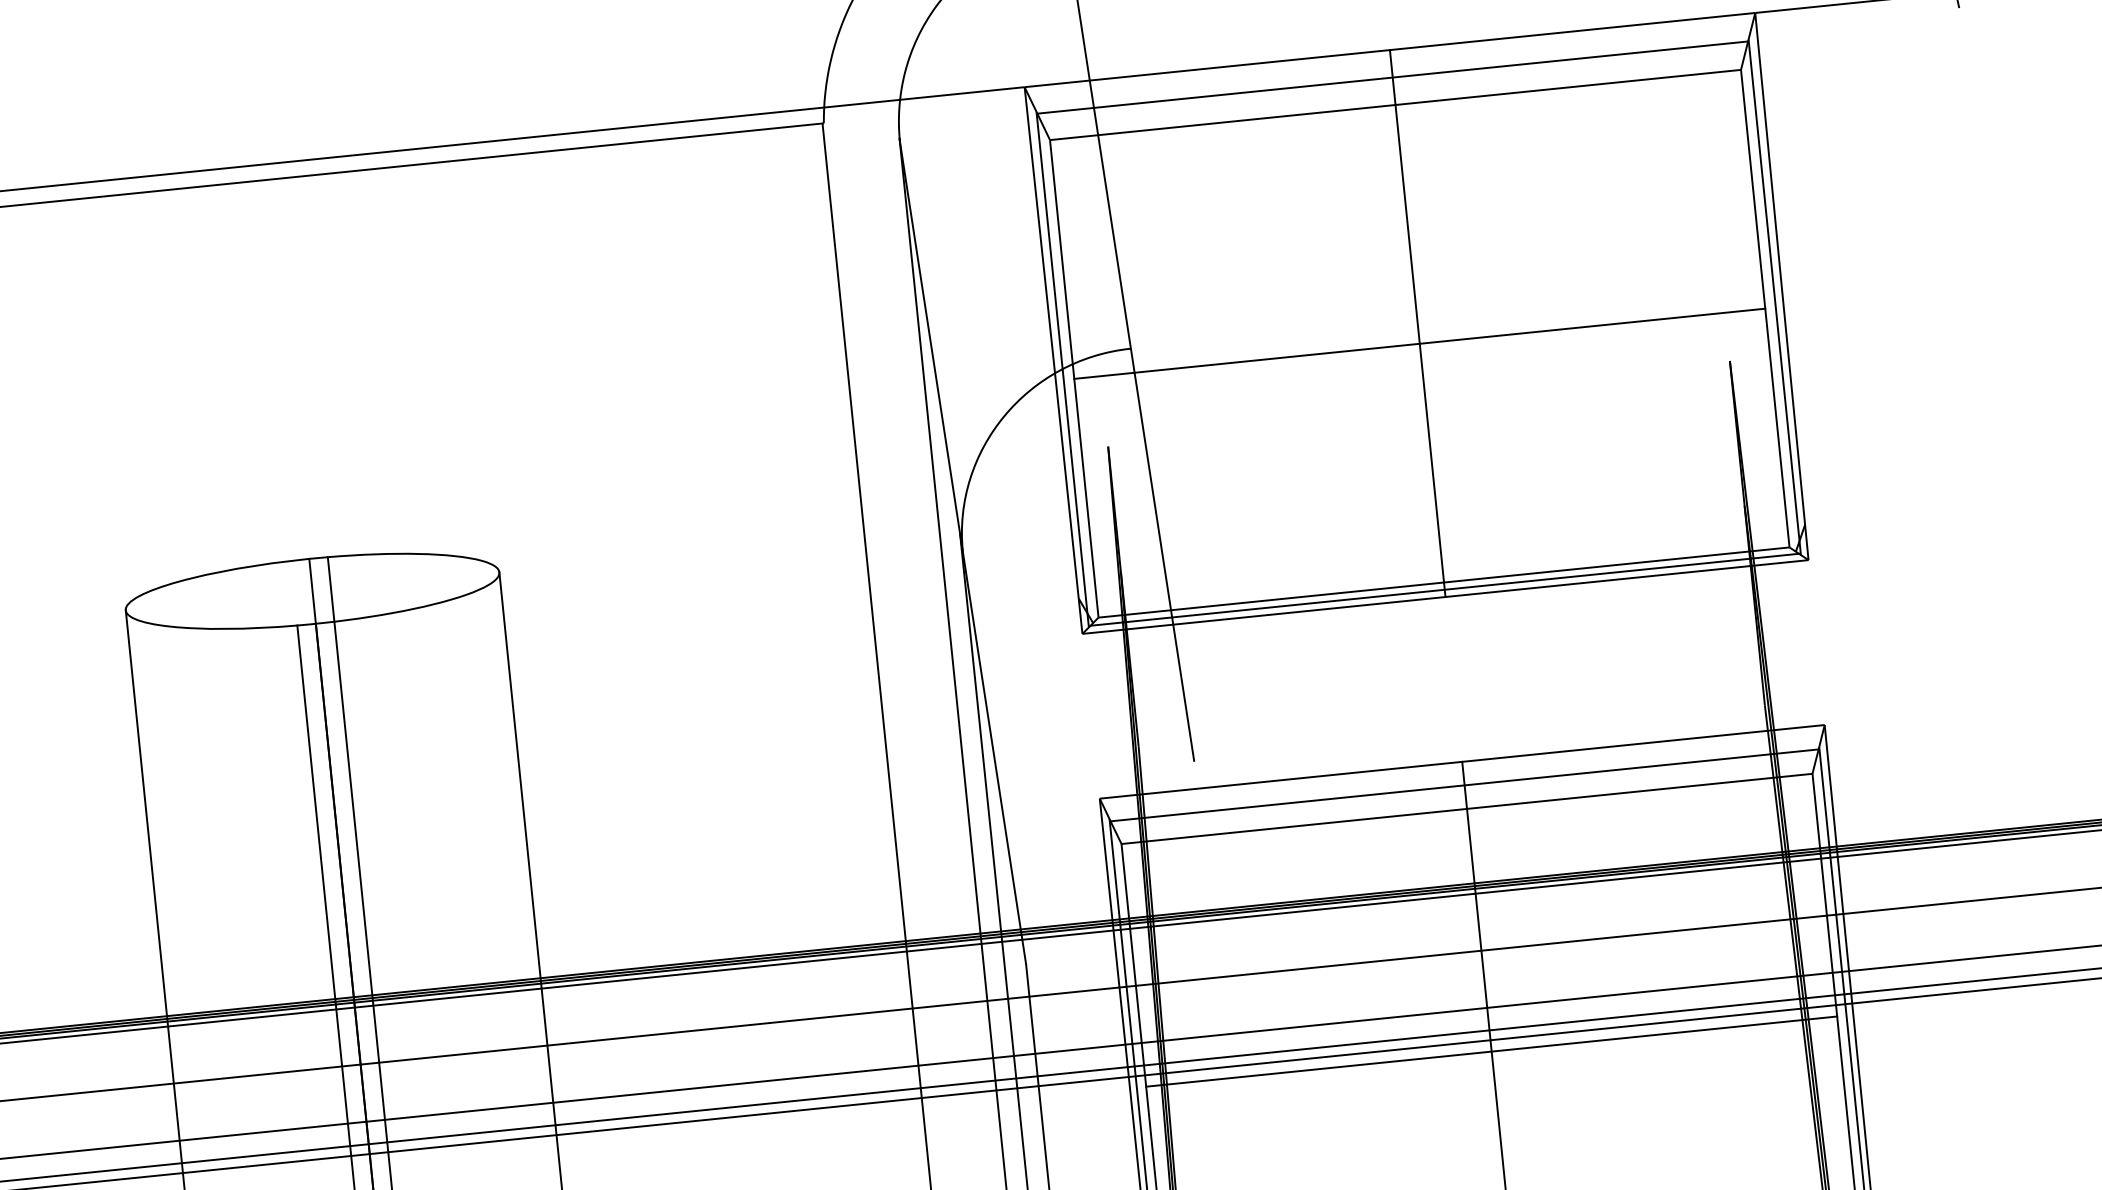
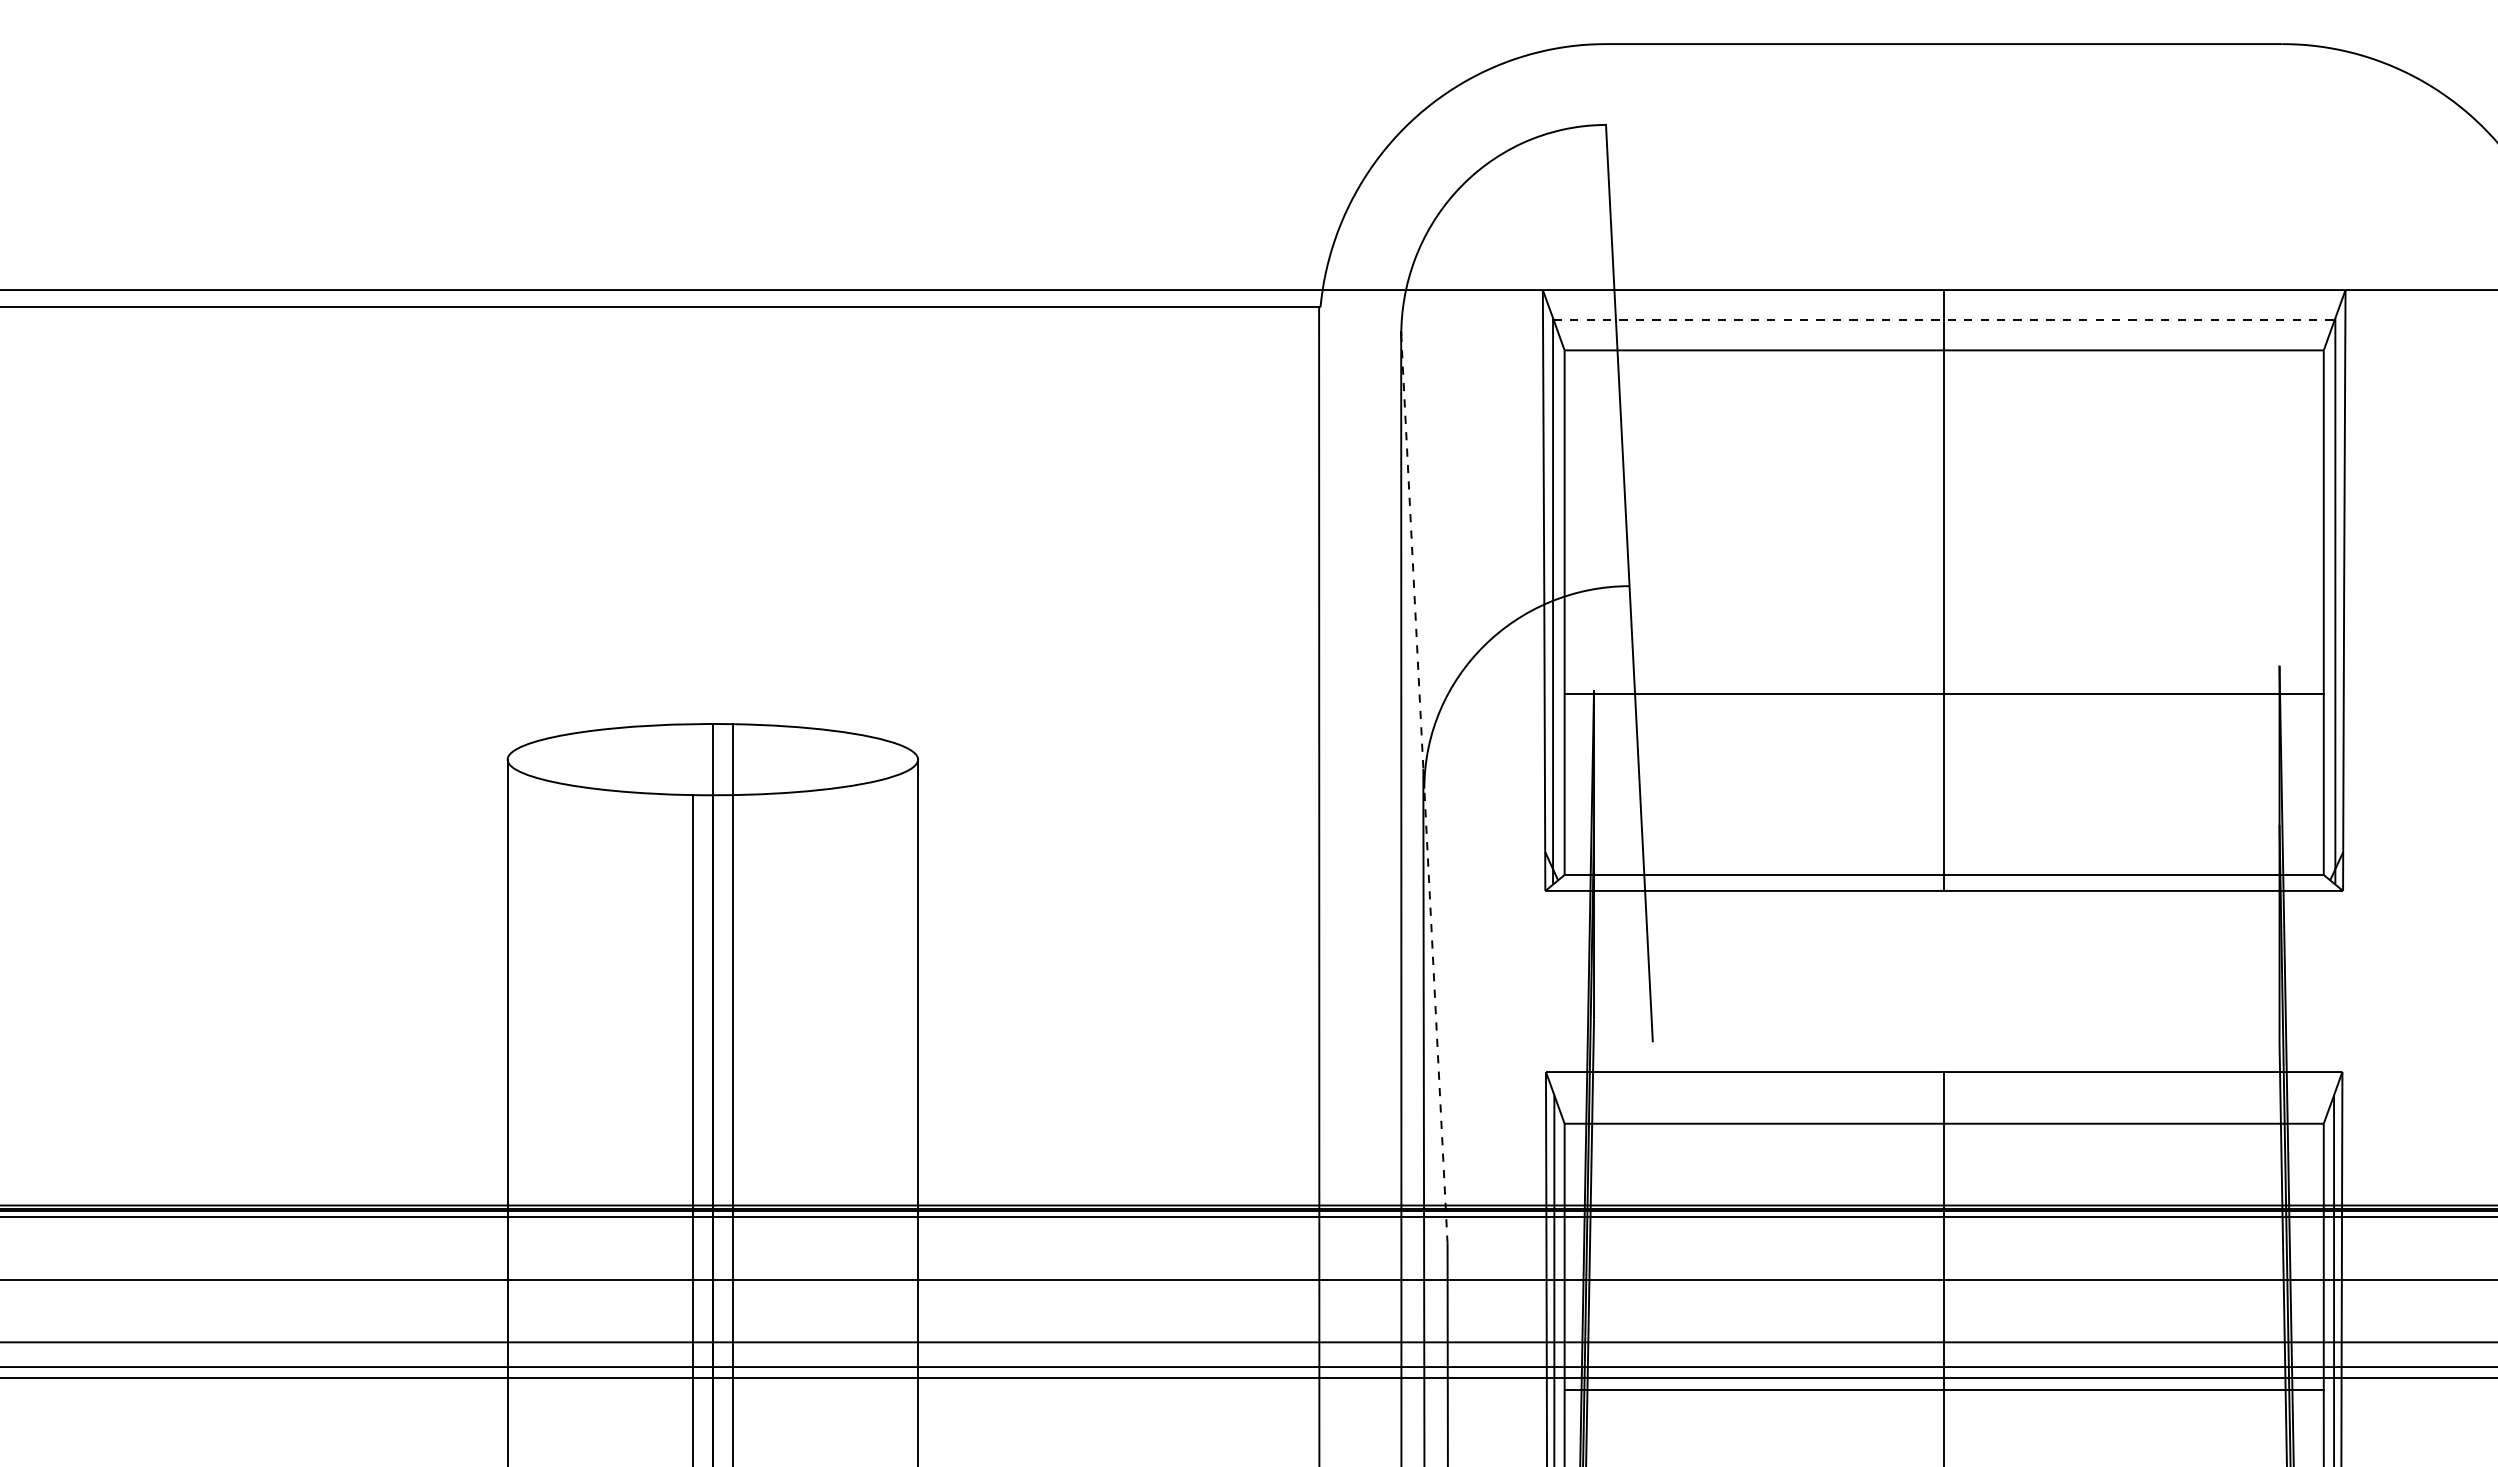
line: (1393, 77) -> (1944, 320), solid -> dashed
line: (1419, 343) -> (1943, 693), moved
line: (963, 552) -> (1424, 789), solid -> dashed
line: (1444, 589) -> (1944, 882), removed
line: (1464, 785) -> (1944, 1097), removed

